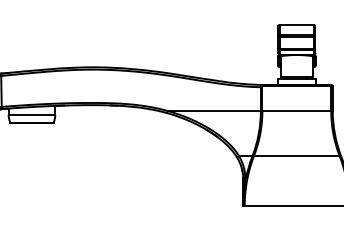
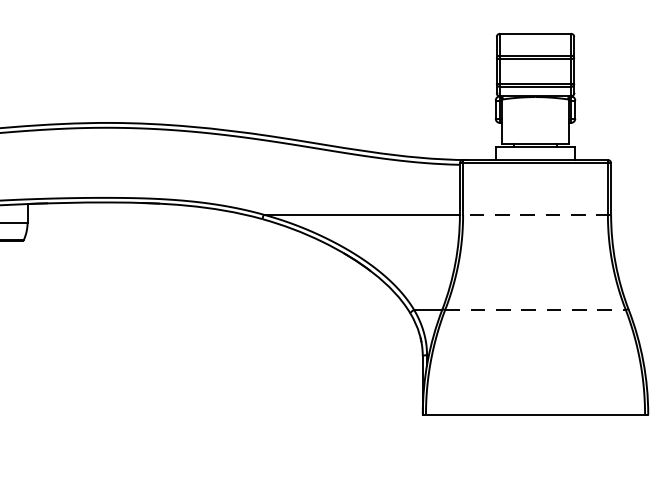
line: (296, 110) -> (534, 213), solid -> dashed
line: (296, 156) -> (534, 310), solid -> dashed

